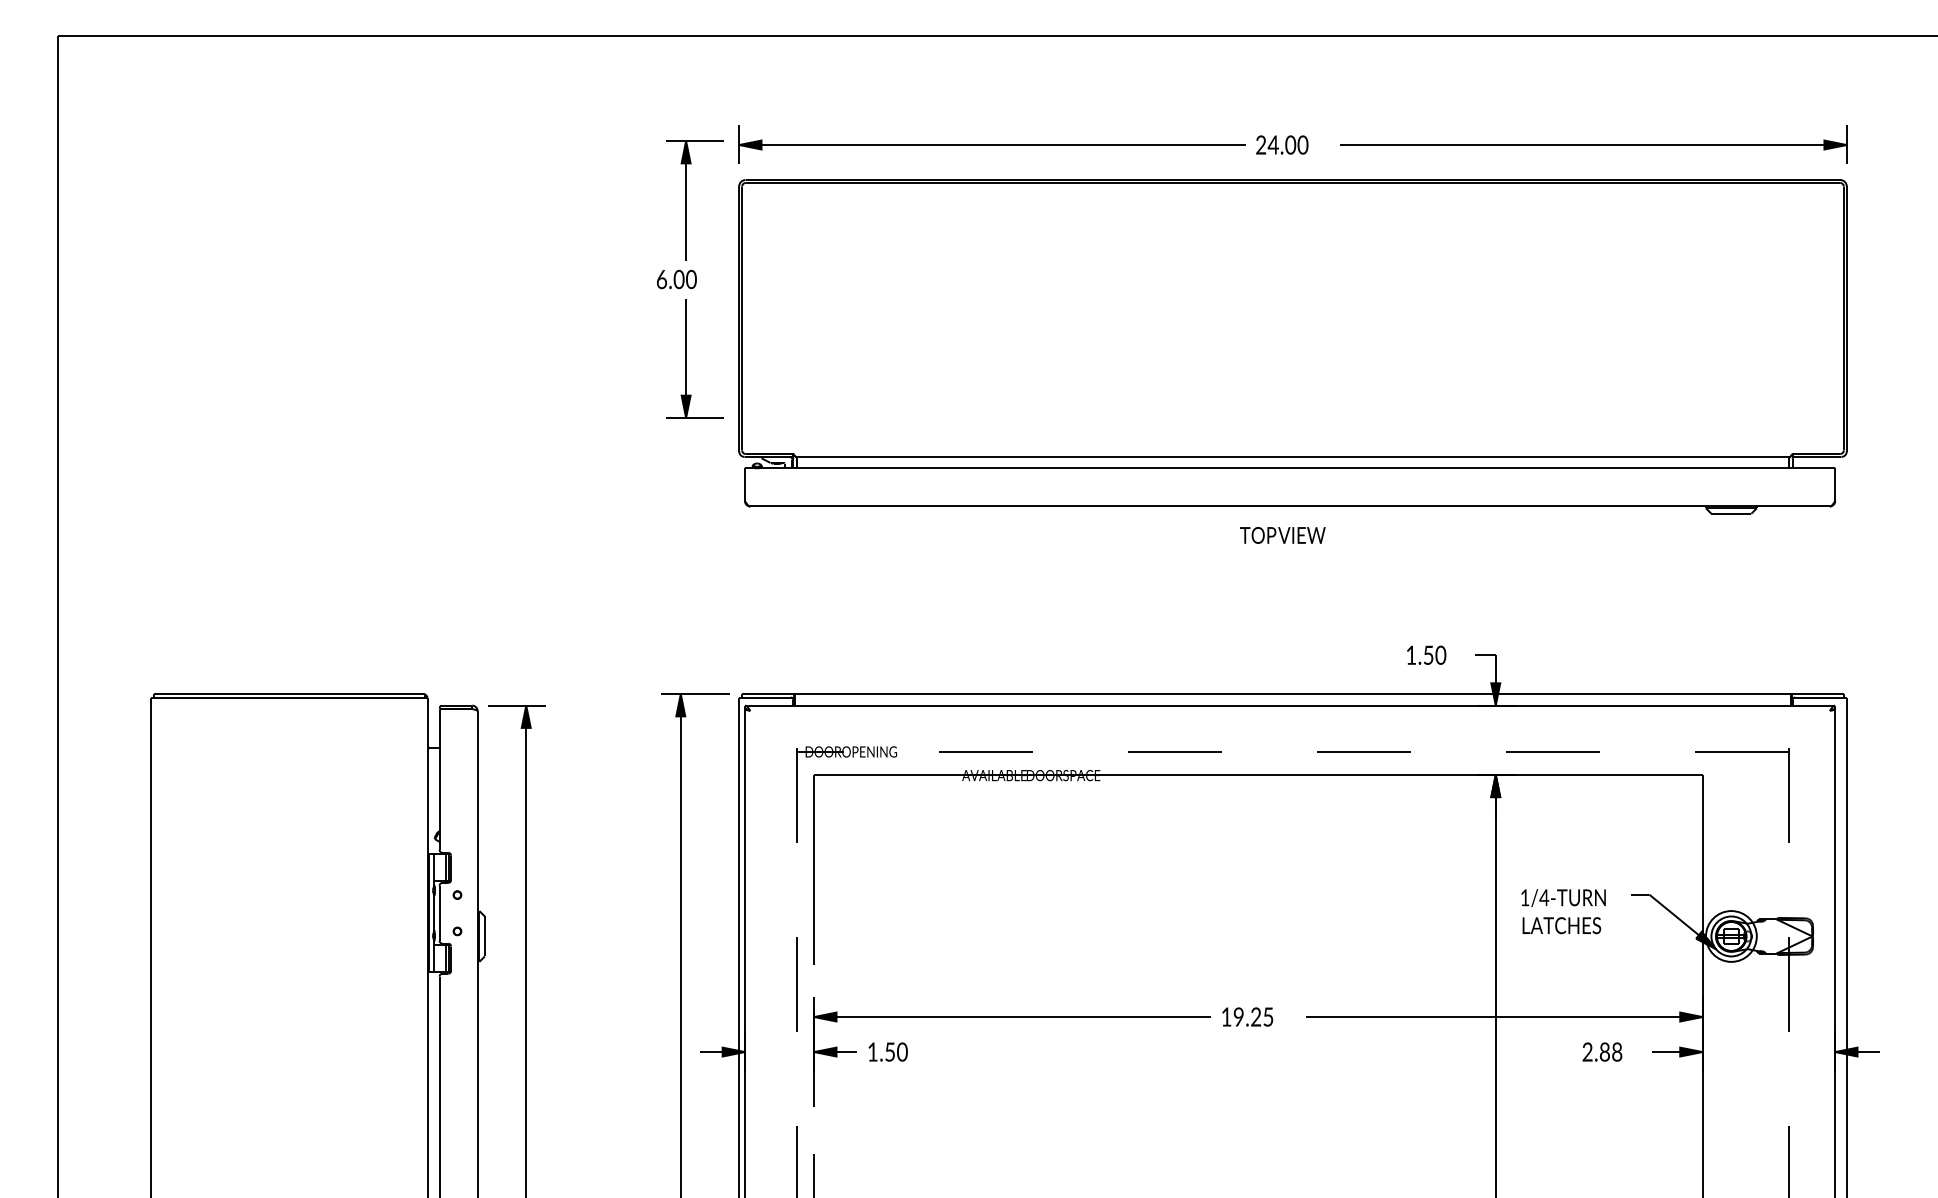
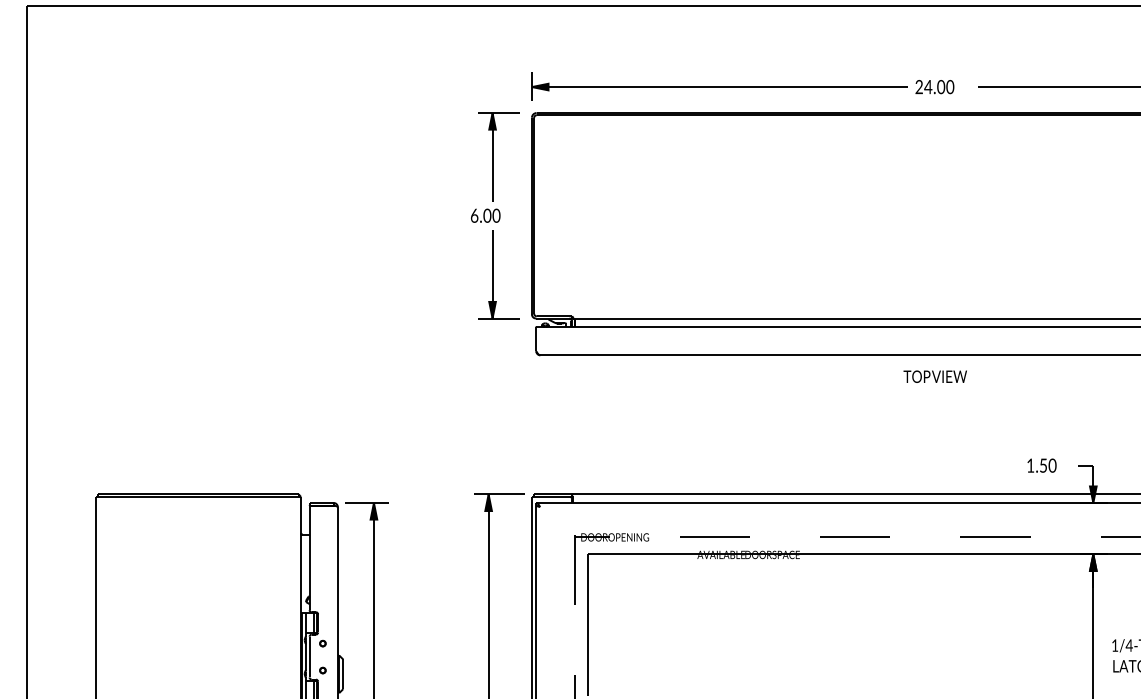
part: (690, 279) -> (495, 215), moved

